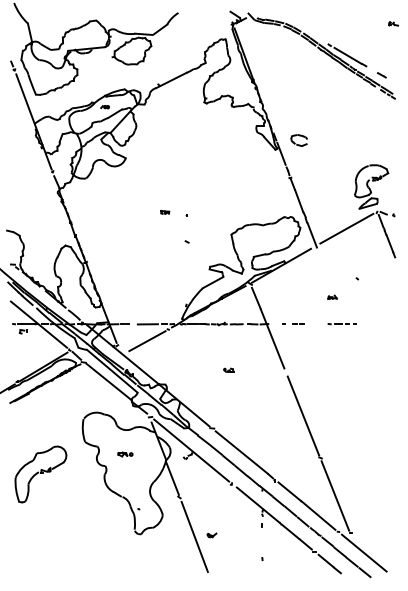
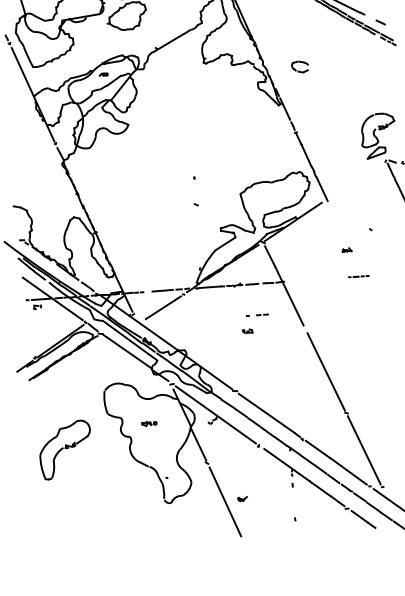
part: (298, 140) -> (299, 67), moved
part: (165, 212) -> (172, 176), removed
line: (346, 228) -> (356, 179), removed
line: (293, 323) -> (257, 314), moved
part: (341, 324) -> (358, 276), size x0.7

